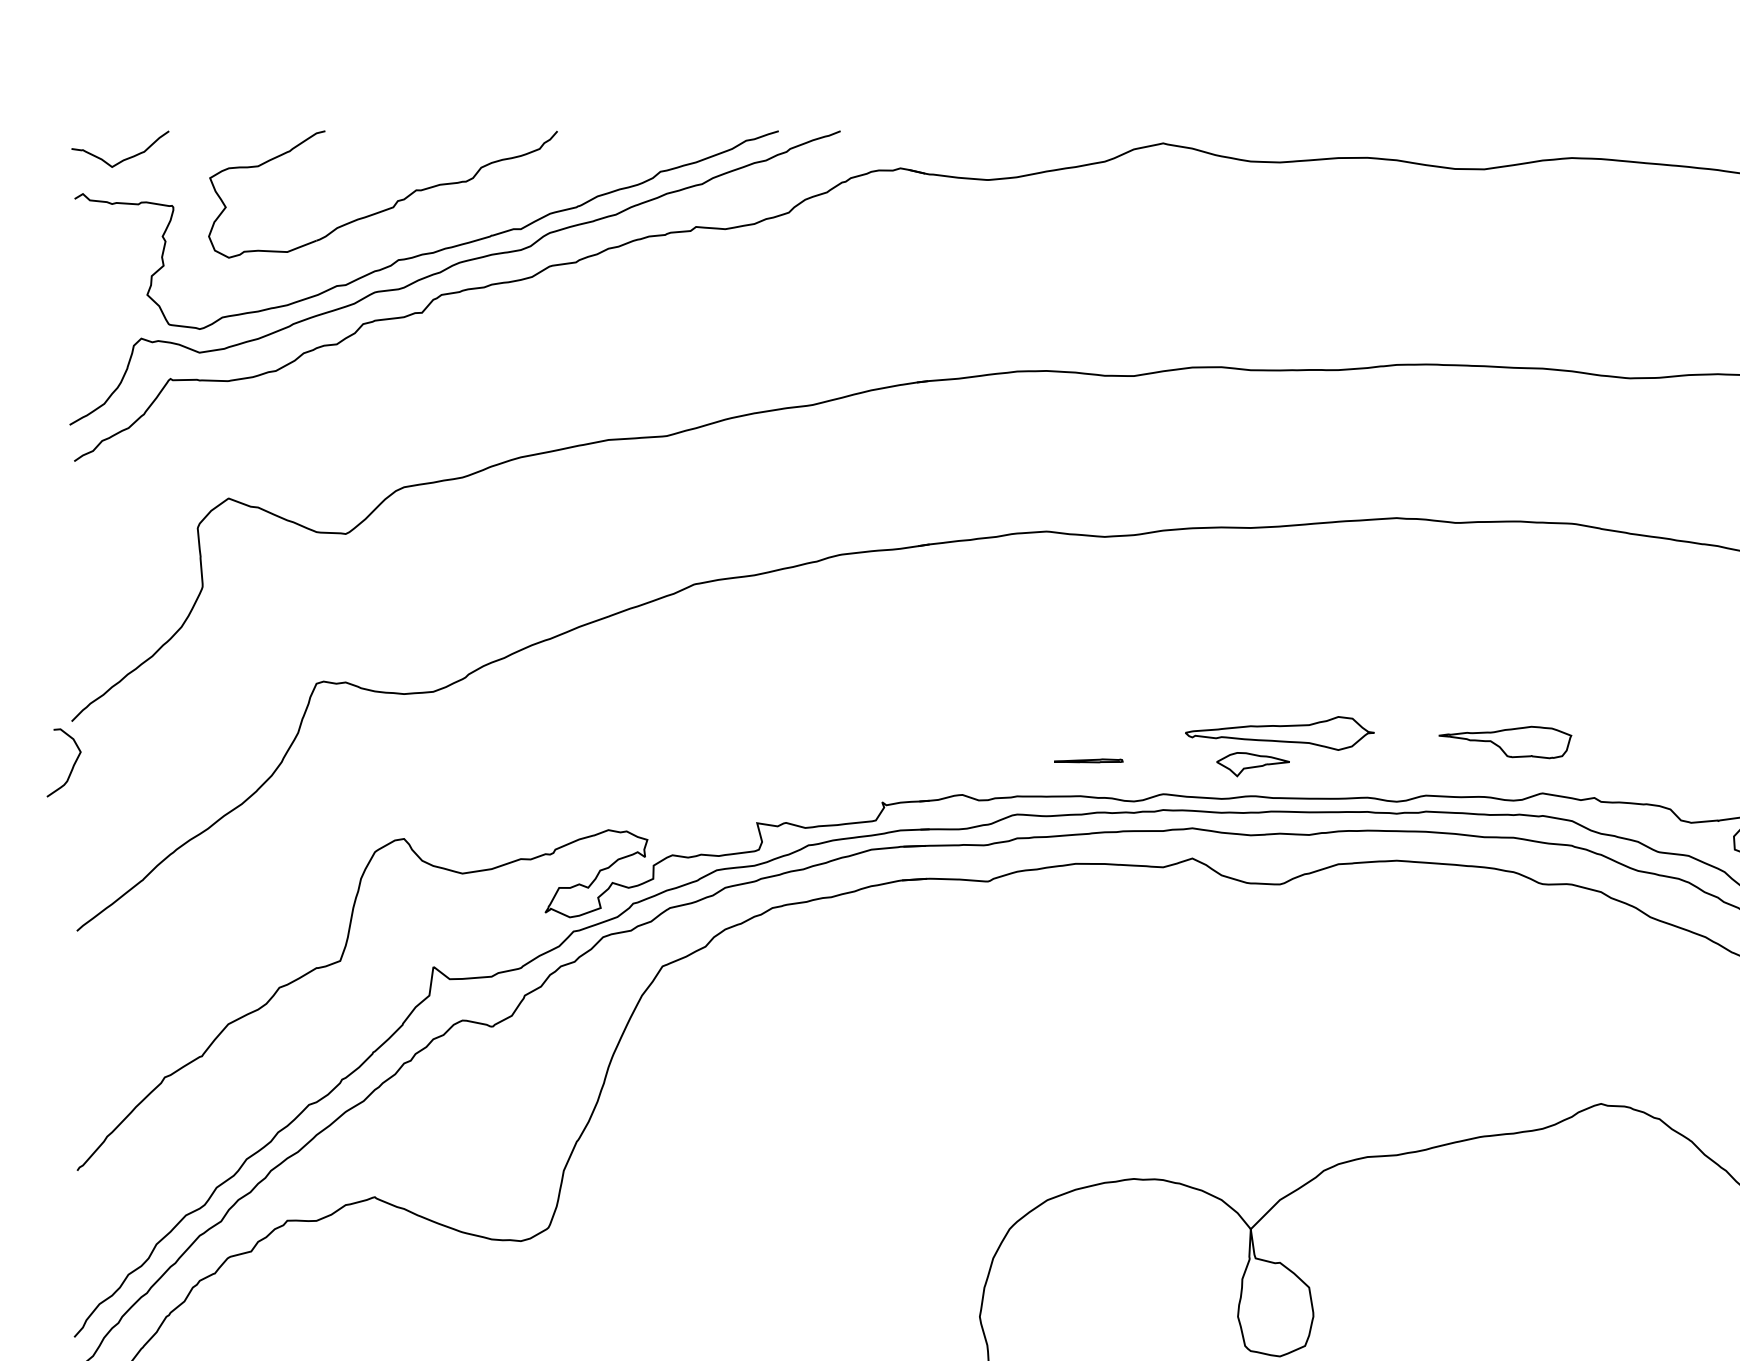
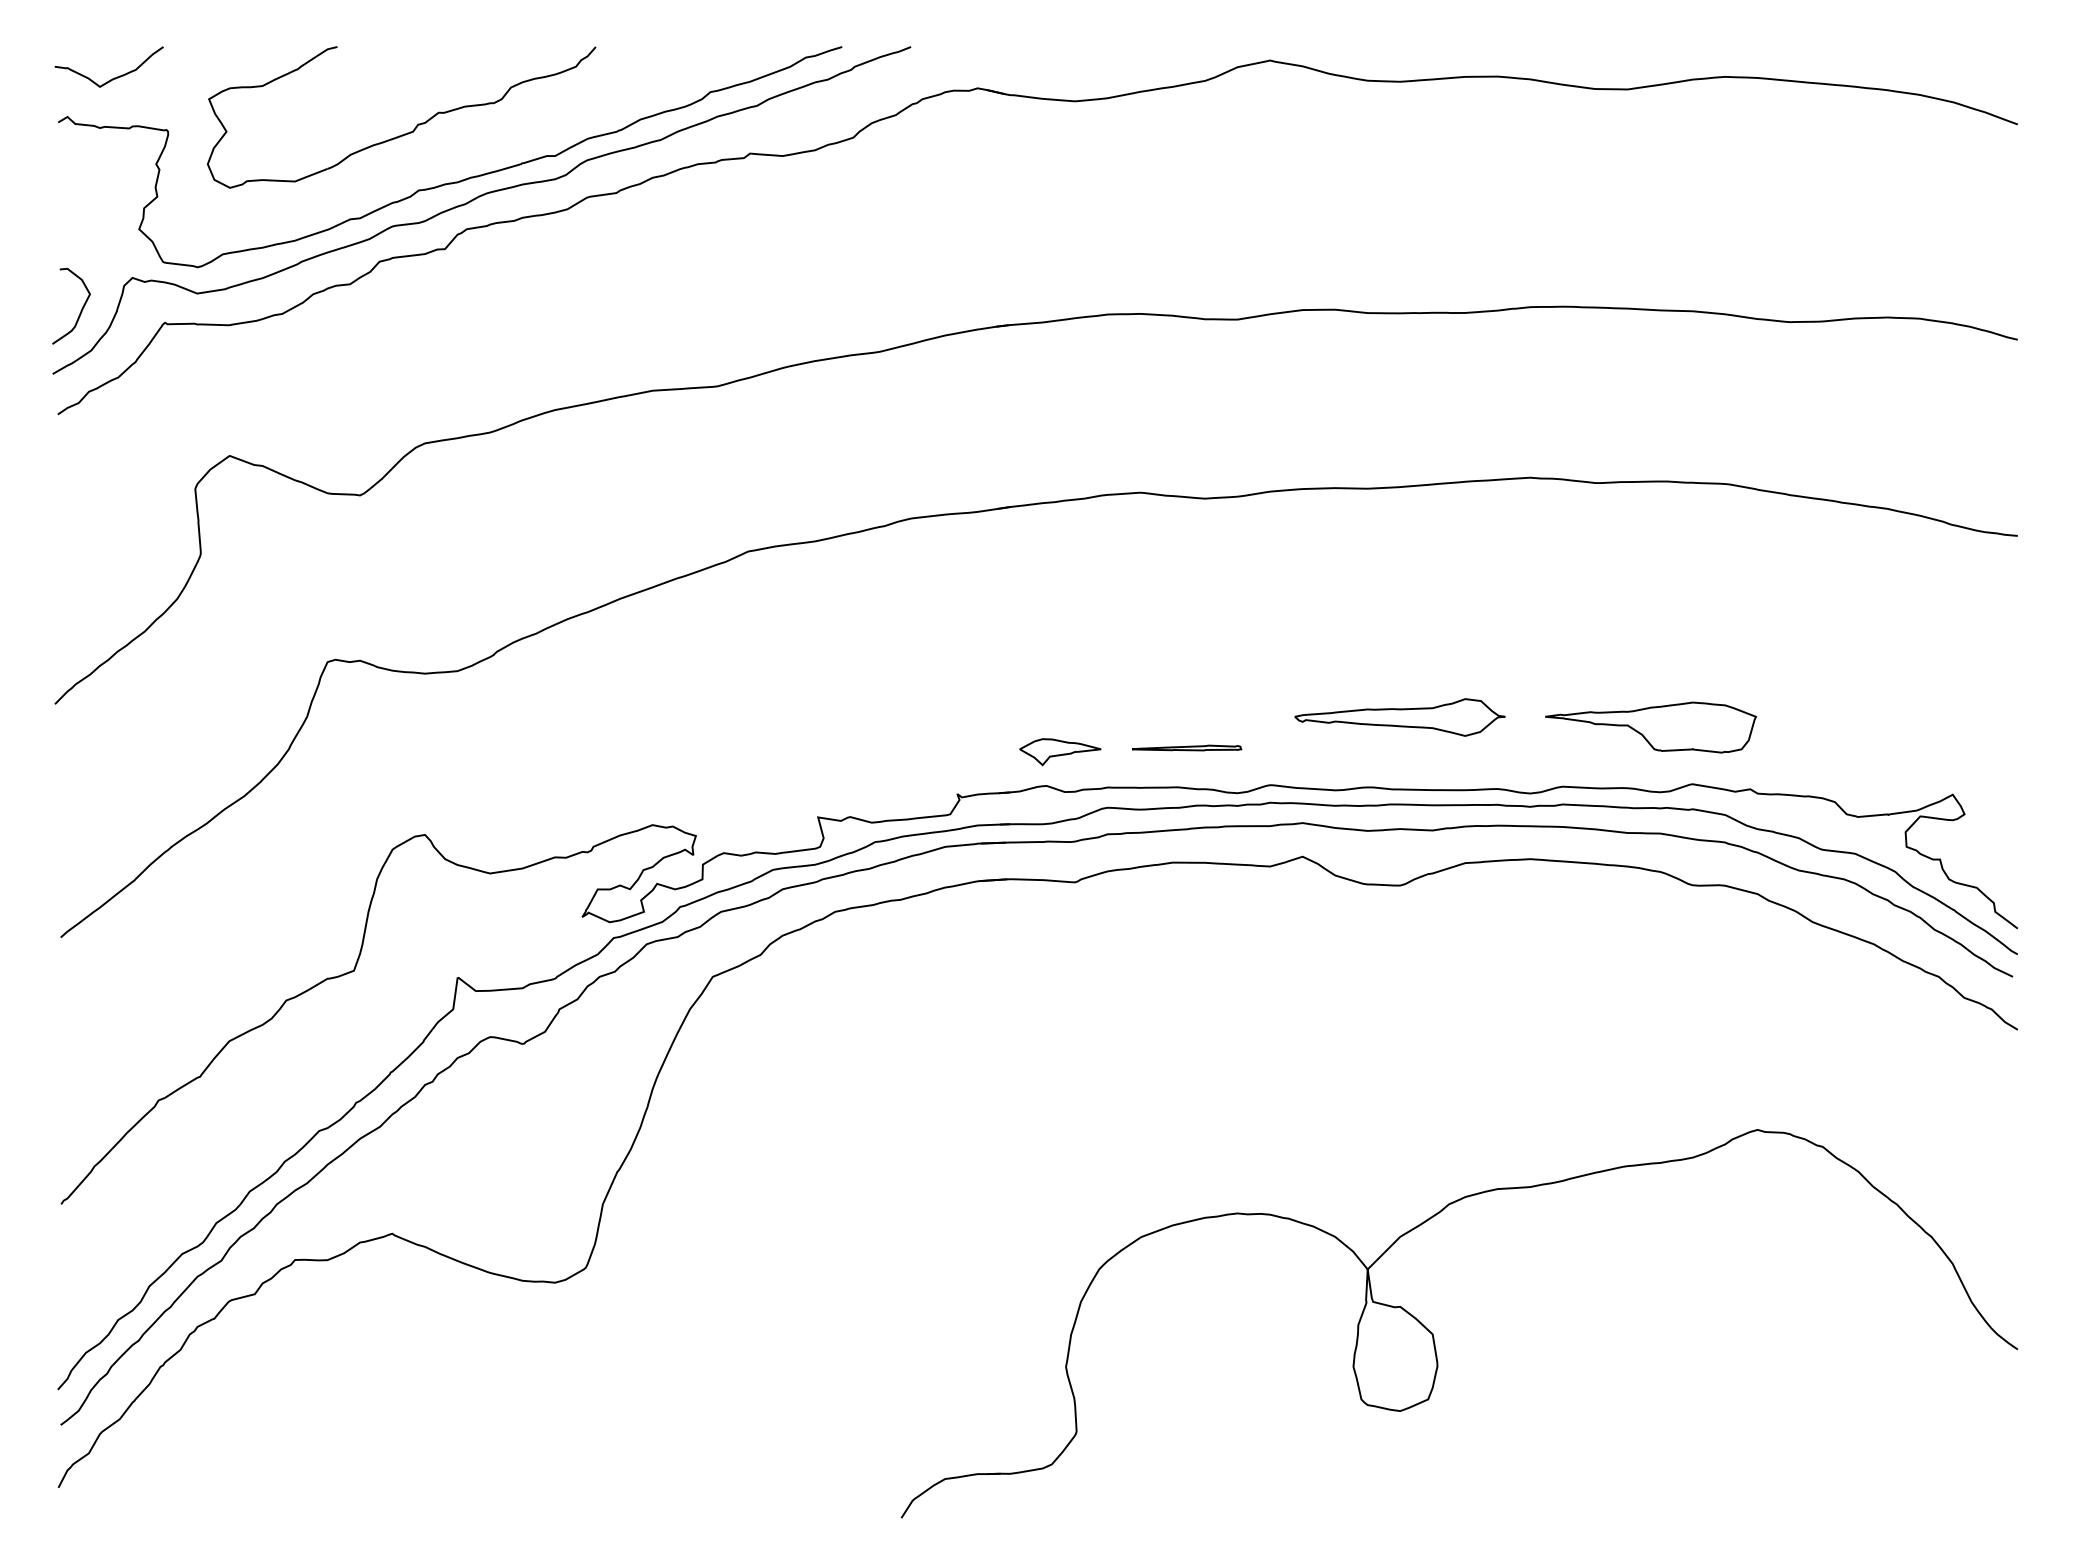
part: (1504, 742) -> (1650, 727), size x1.43
part: (1088, 760) -> (1187, 747), size x1.43
part: (1253, 764) -> (1060, 752), moved
curve: (72, 766) -> (80, 310), moved

